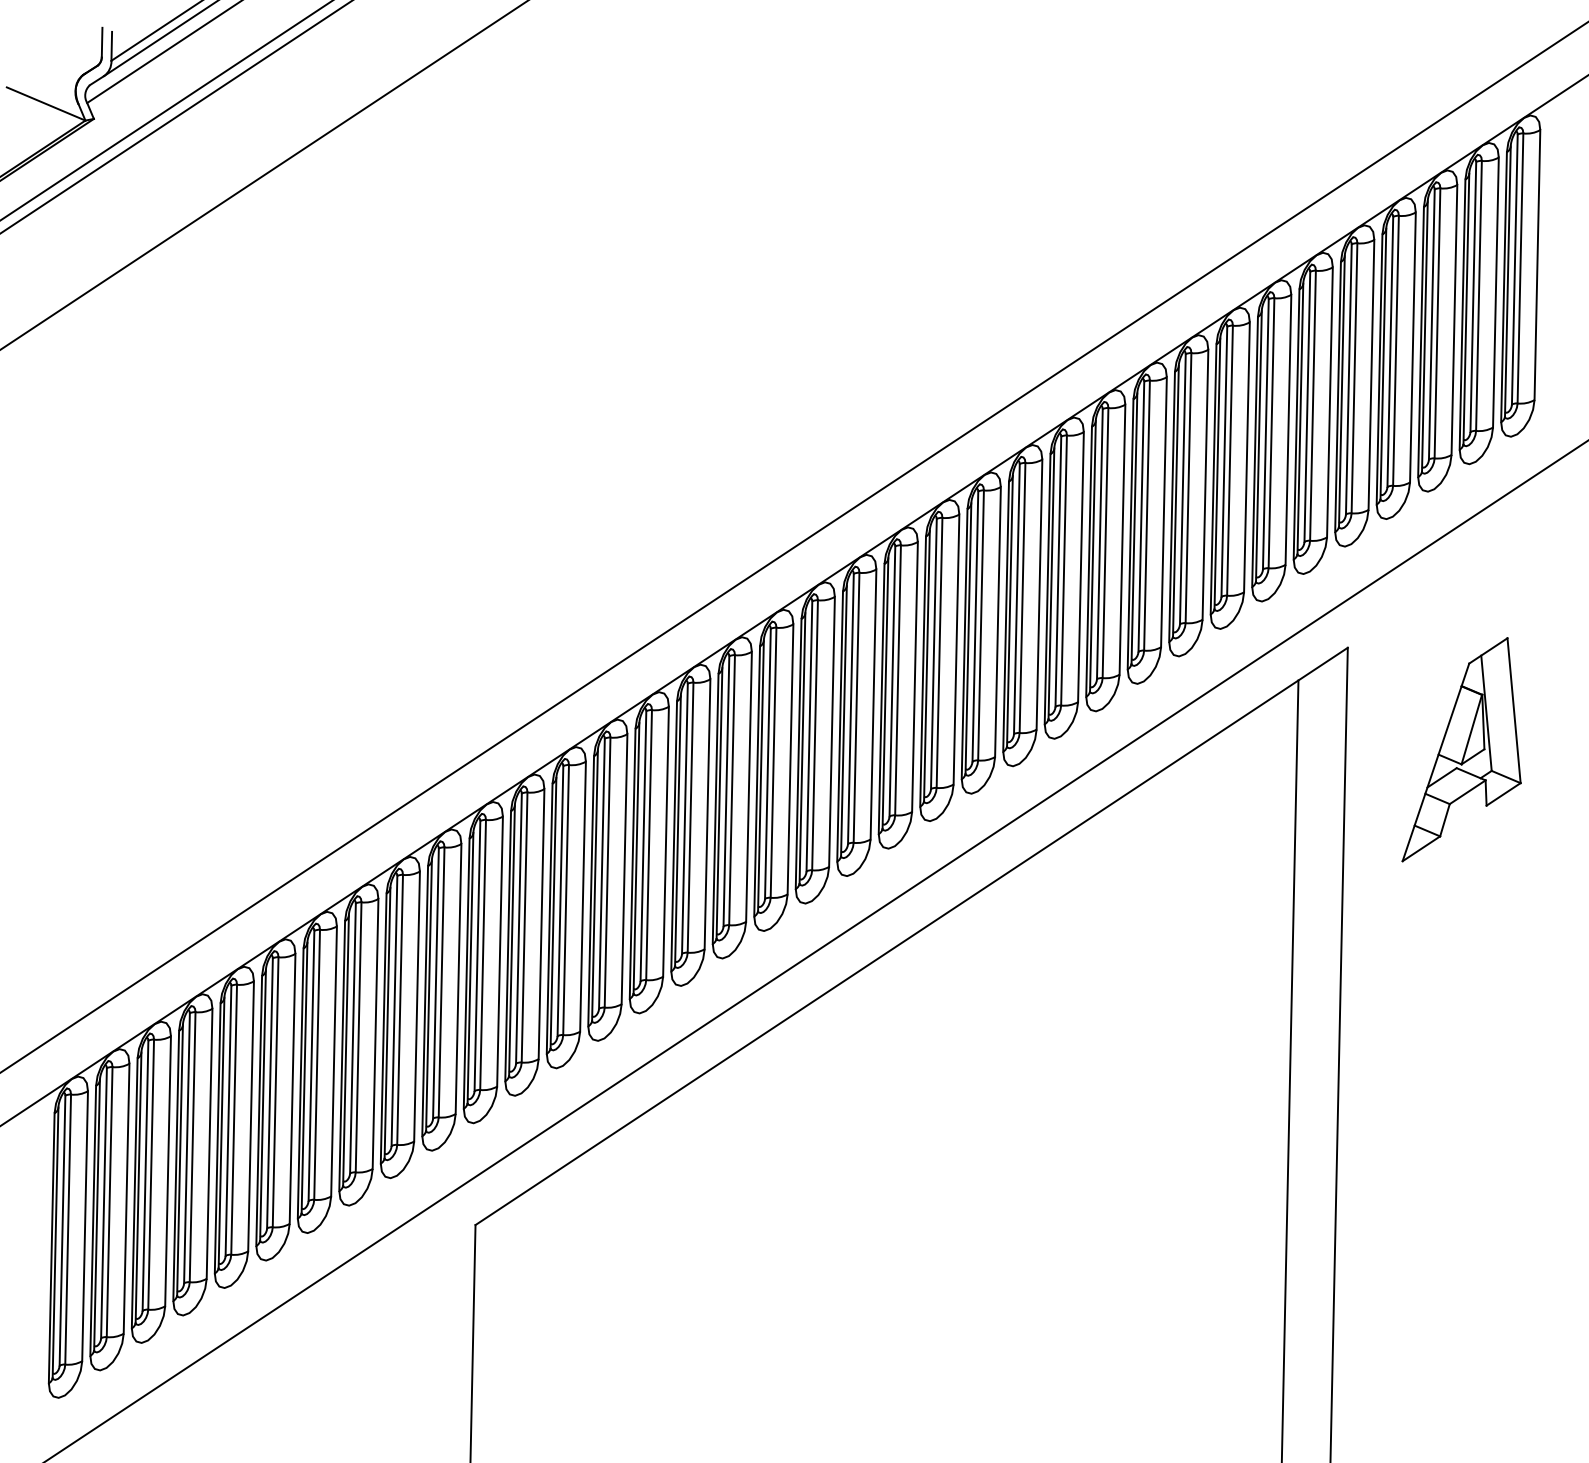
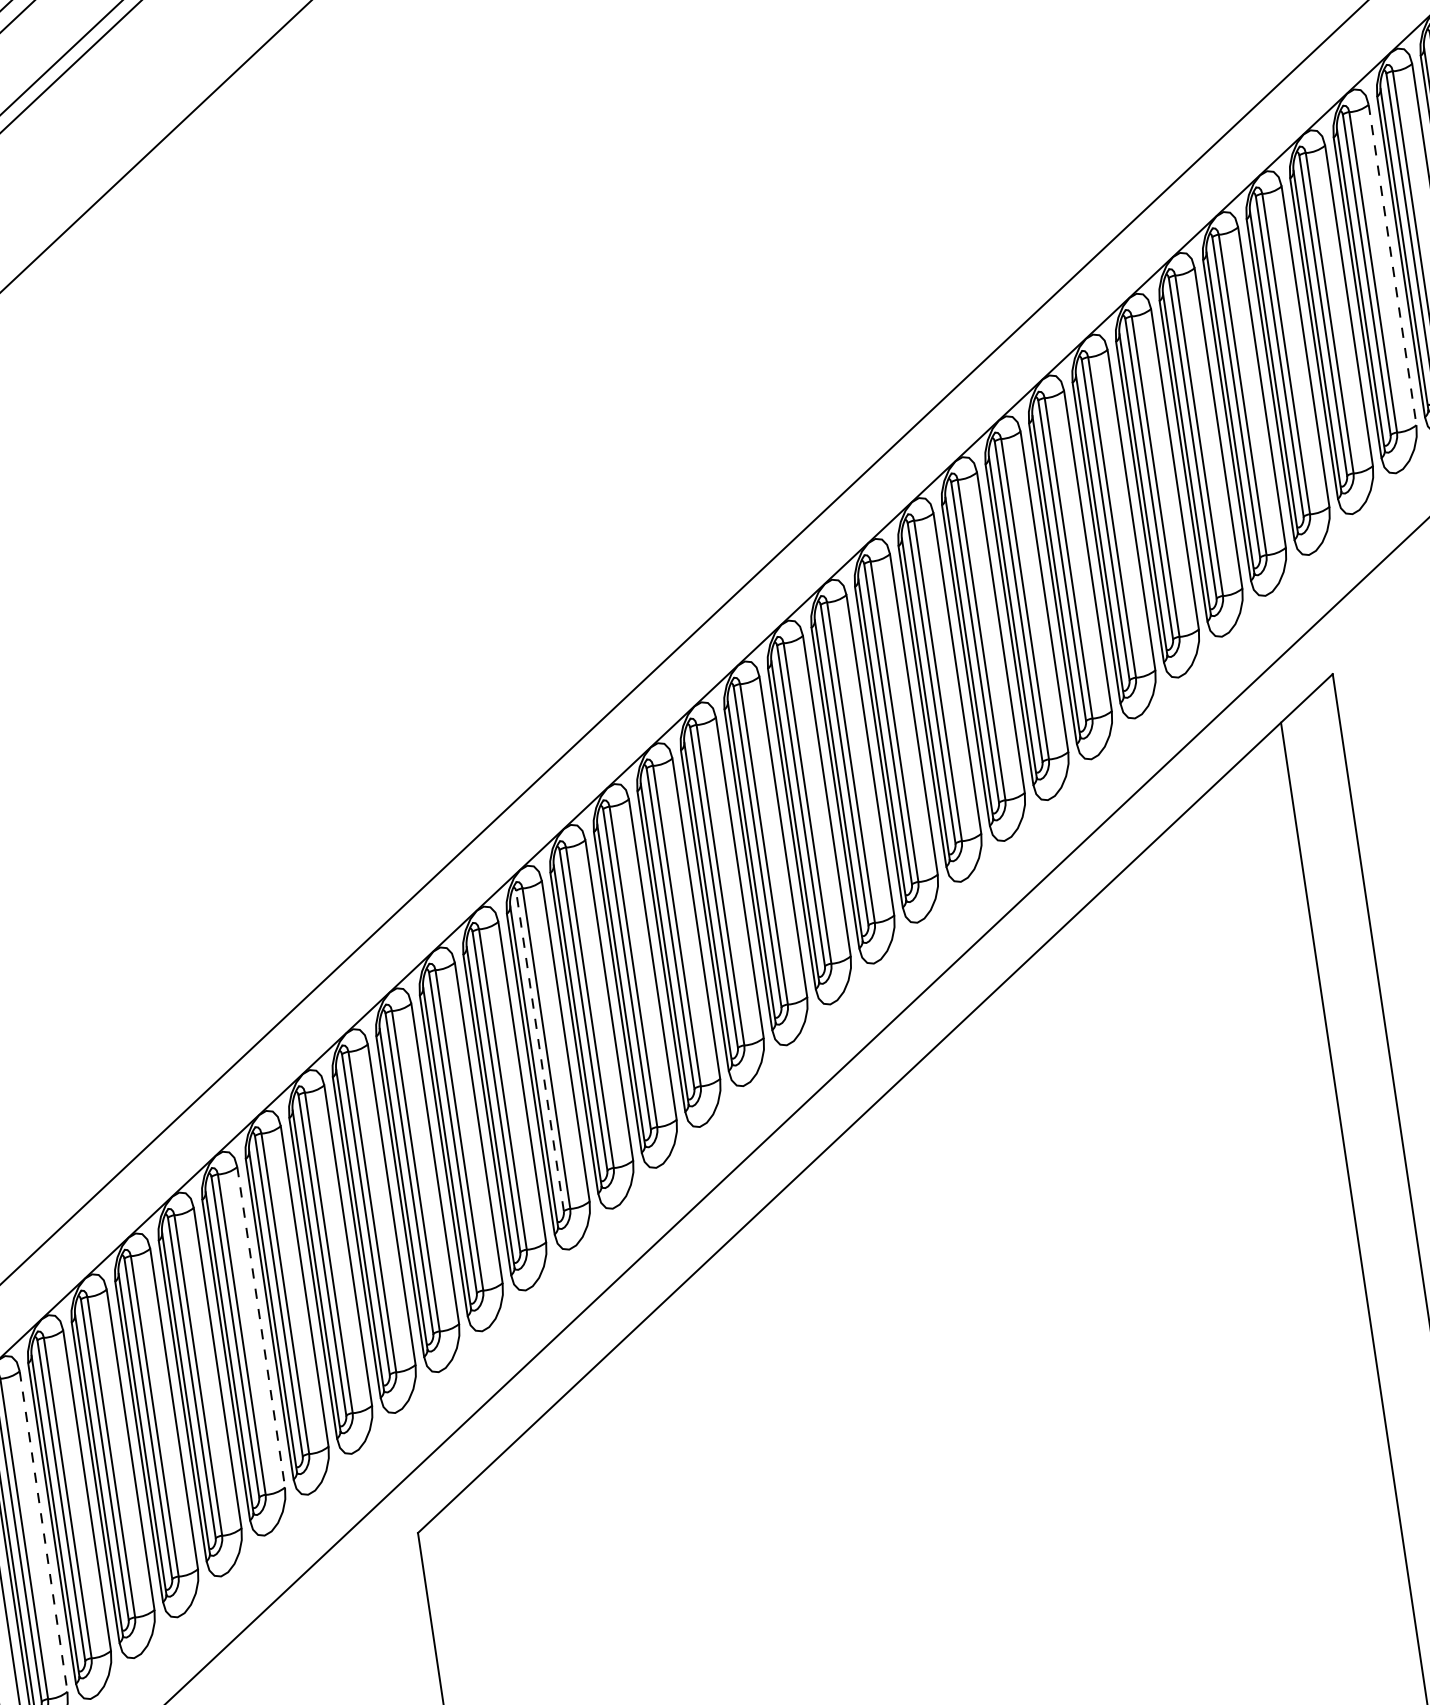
line: (1454, 320) -> (1392, 265), solid -> dashed
line: (643, 845) -> (539, 1050), solid -> dashed
line: (375, 1034) -> (261, 1327), solid -> dashed
line: (168, 1171) -> (44, 1531), solid -> dashed

